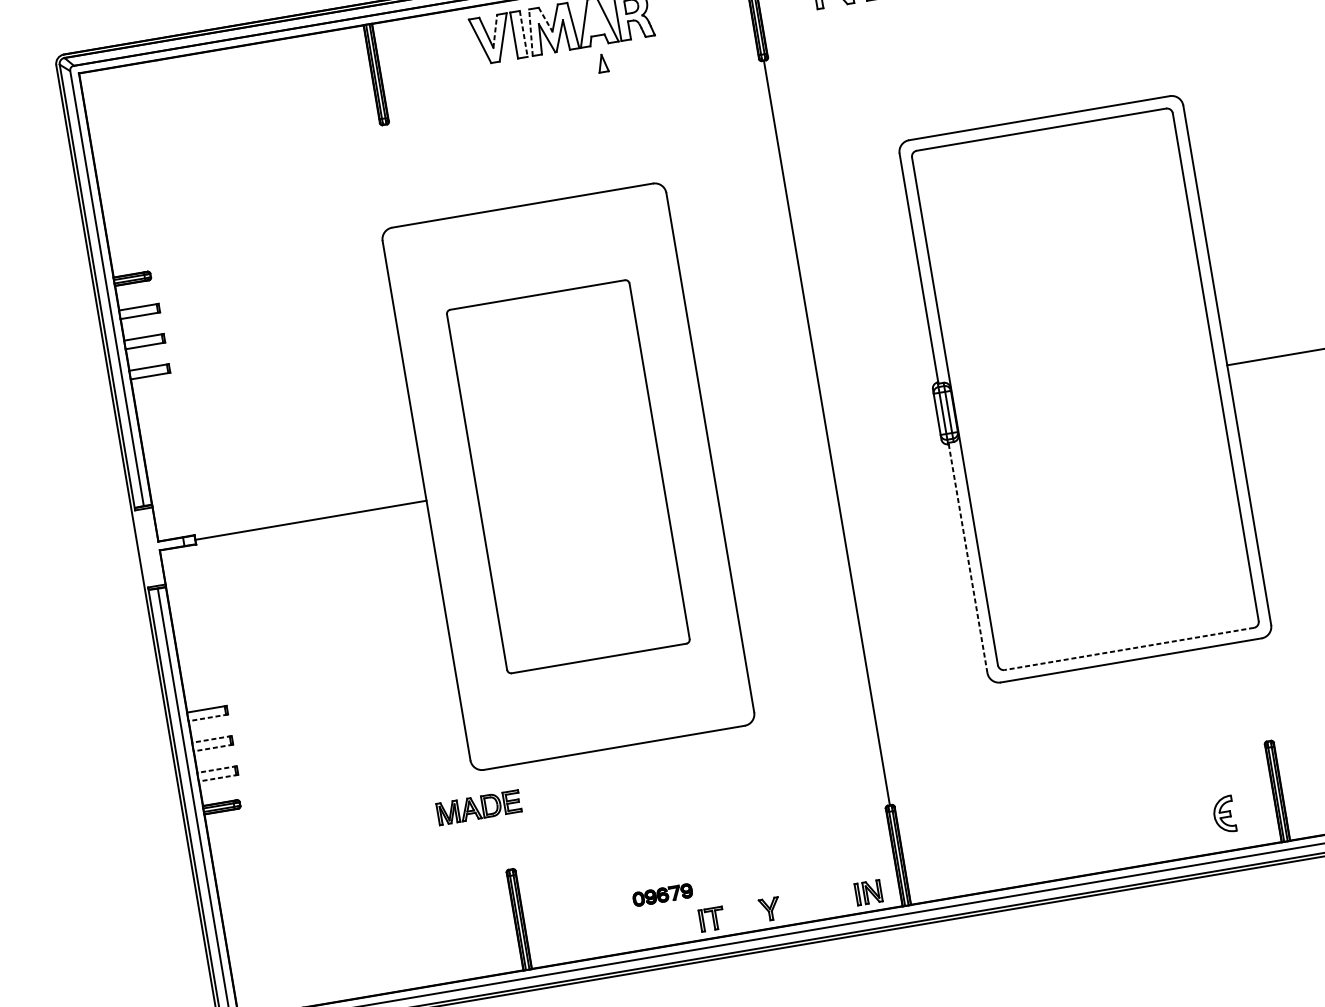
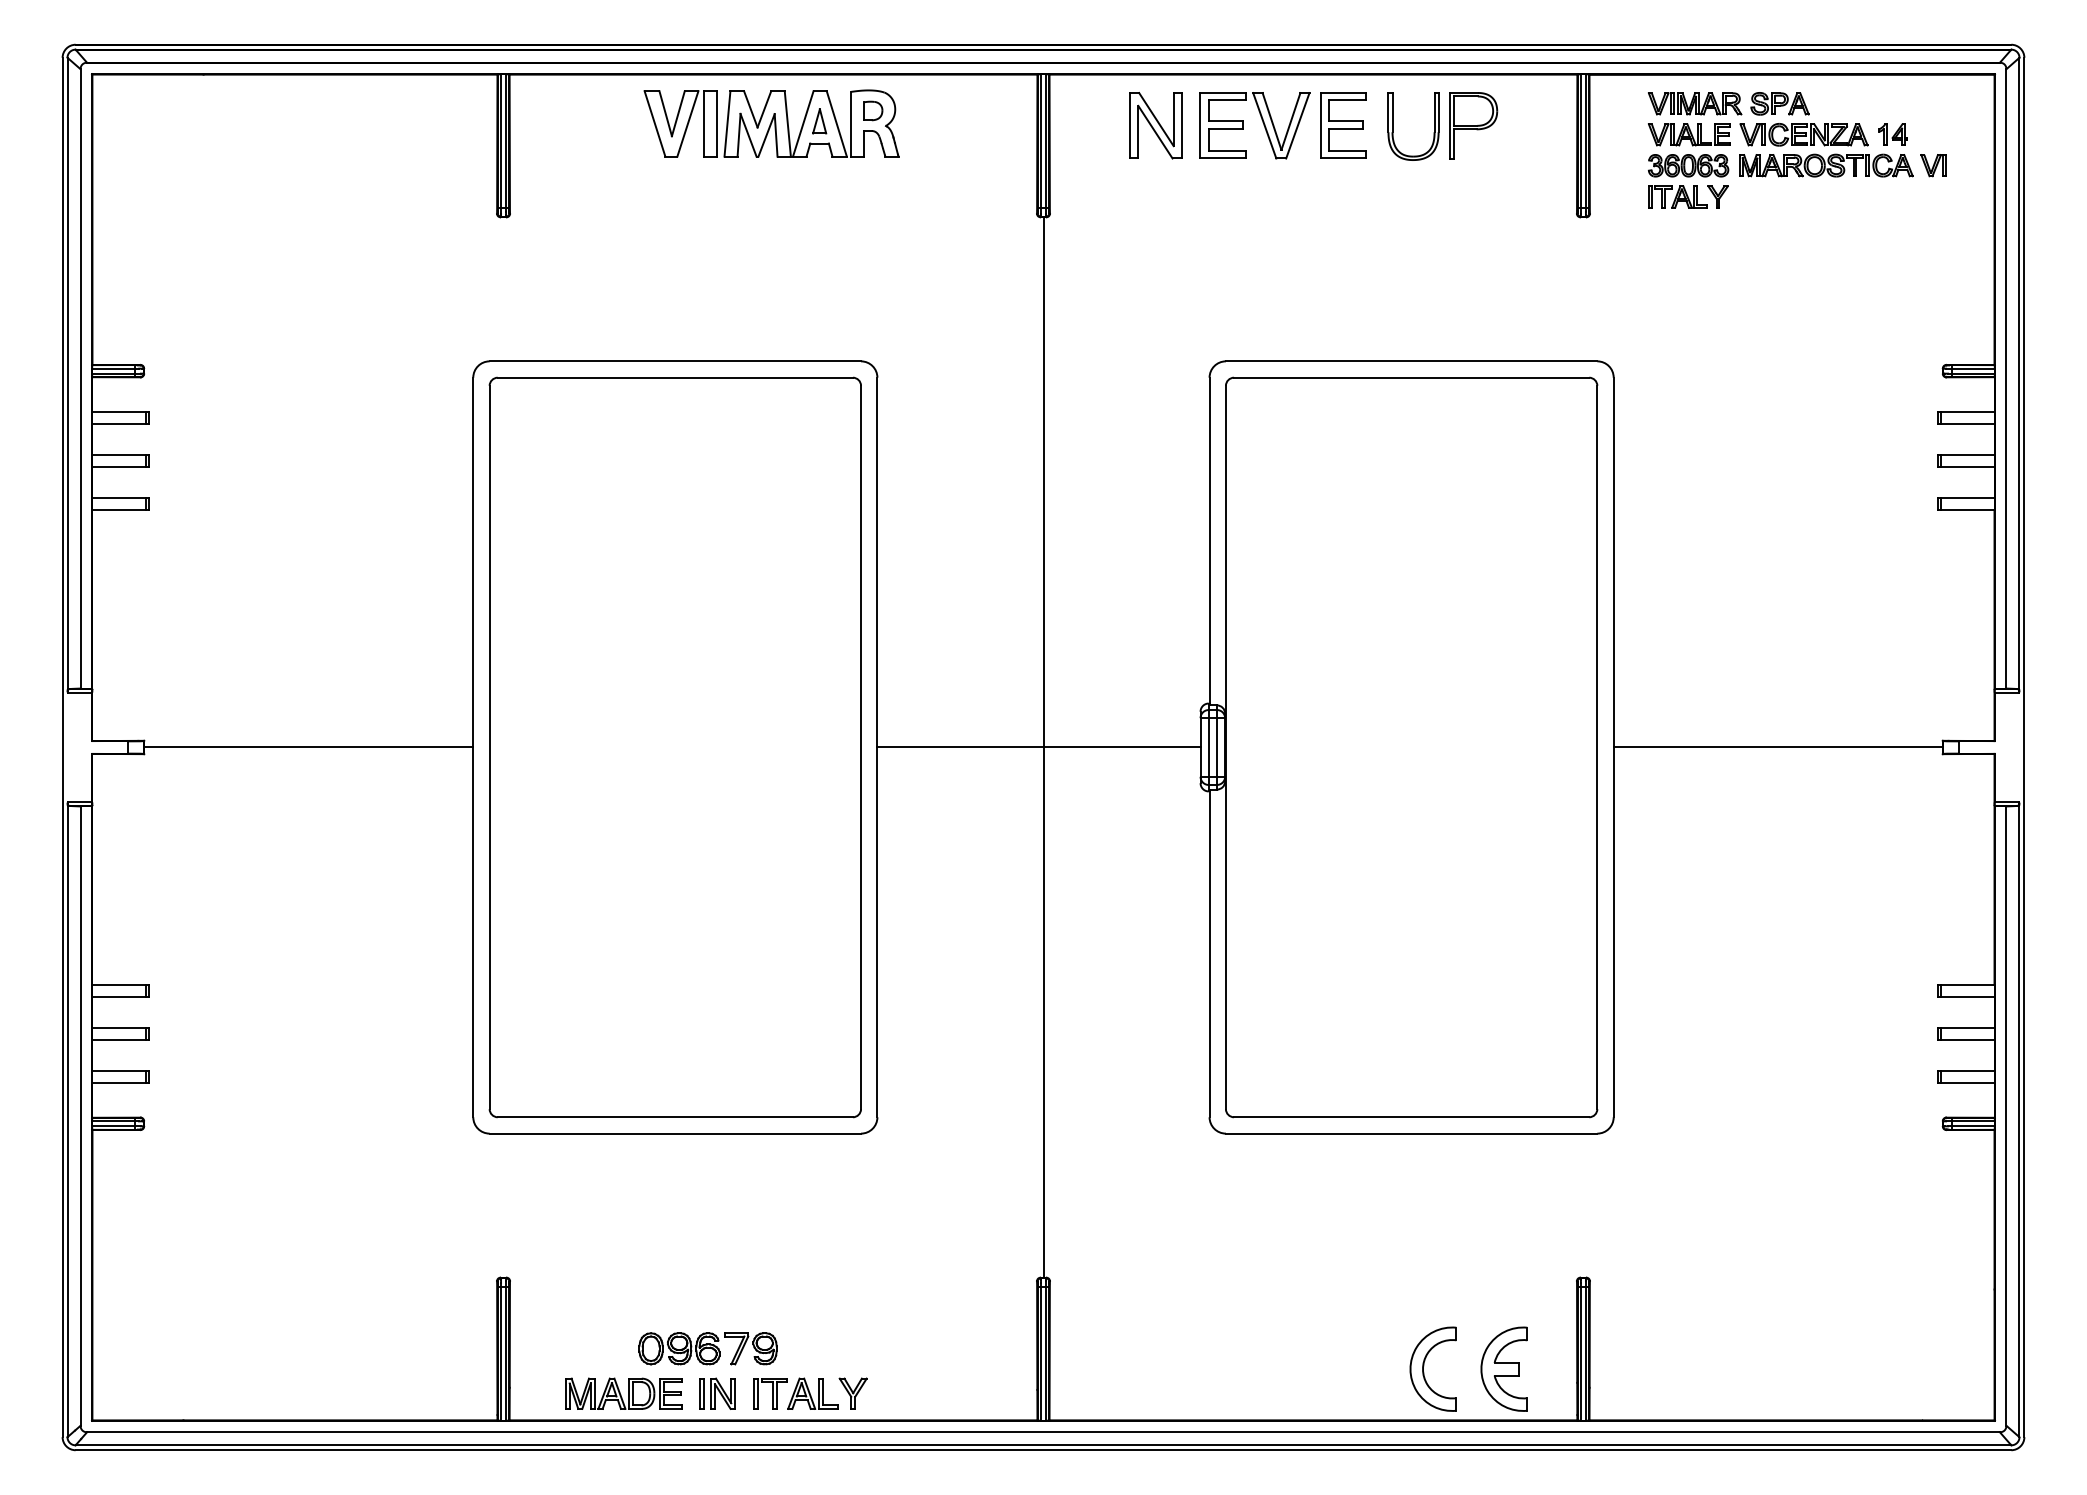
line: (546, 19) -> (751, 109), dashed -> solid
line: (495, 31) -> (678, 113), dashed -> solid
line: (530, 32) -> (727, 123), dashed -> solid
line: (523, 33) -> (717, 123), dashed -> solid
part: (602, 63) -> (819, 121), moved
line: (823, 433) -> (1038, 747), added
part: (567, 476) -> (674, 747), size x1.43
line: (967, 557) -> (1209, 953), dashed -> solid
line: (1129, 649) -> (1411, 1117), dashed -> solid
line: (207, 718) -> (119, 997), dashed -> solid
line: (211, 739) -> (119, 1027), dashed -> solid
line: (212, 747) -> (119, 1039), dashed -> solid
line: (216, 769) -> (119, 1070), dashed -> solid
line: (217, 777) -> (119, 1082), dashed -> solid
part: (478, 807) -> (623, 1393), moved
part: (1223, 814) -> (1503, 1368), size x1.67
part: (1167, 822) -> (1424, 1366), added
part: (868, 892) -> (717, 1393), moved
part: (662, 894) -> (707, 1348), size x1.67
part: (741, 914) -> (812, 1393), added

